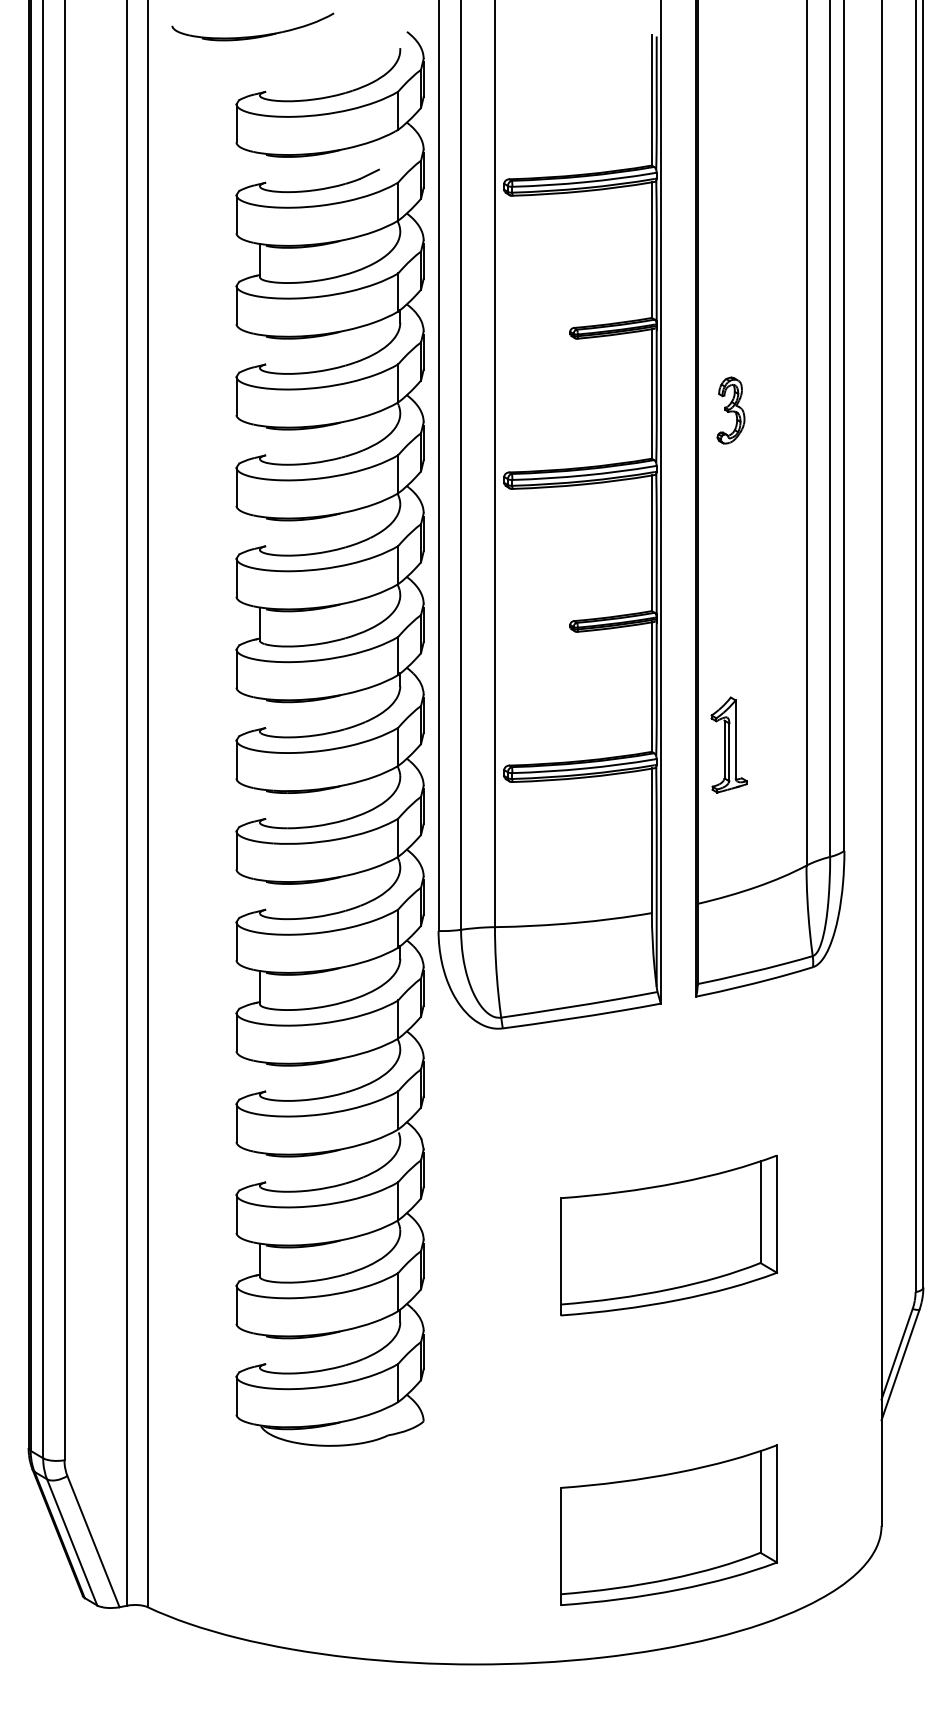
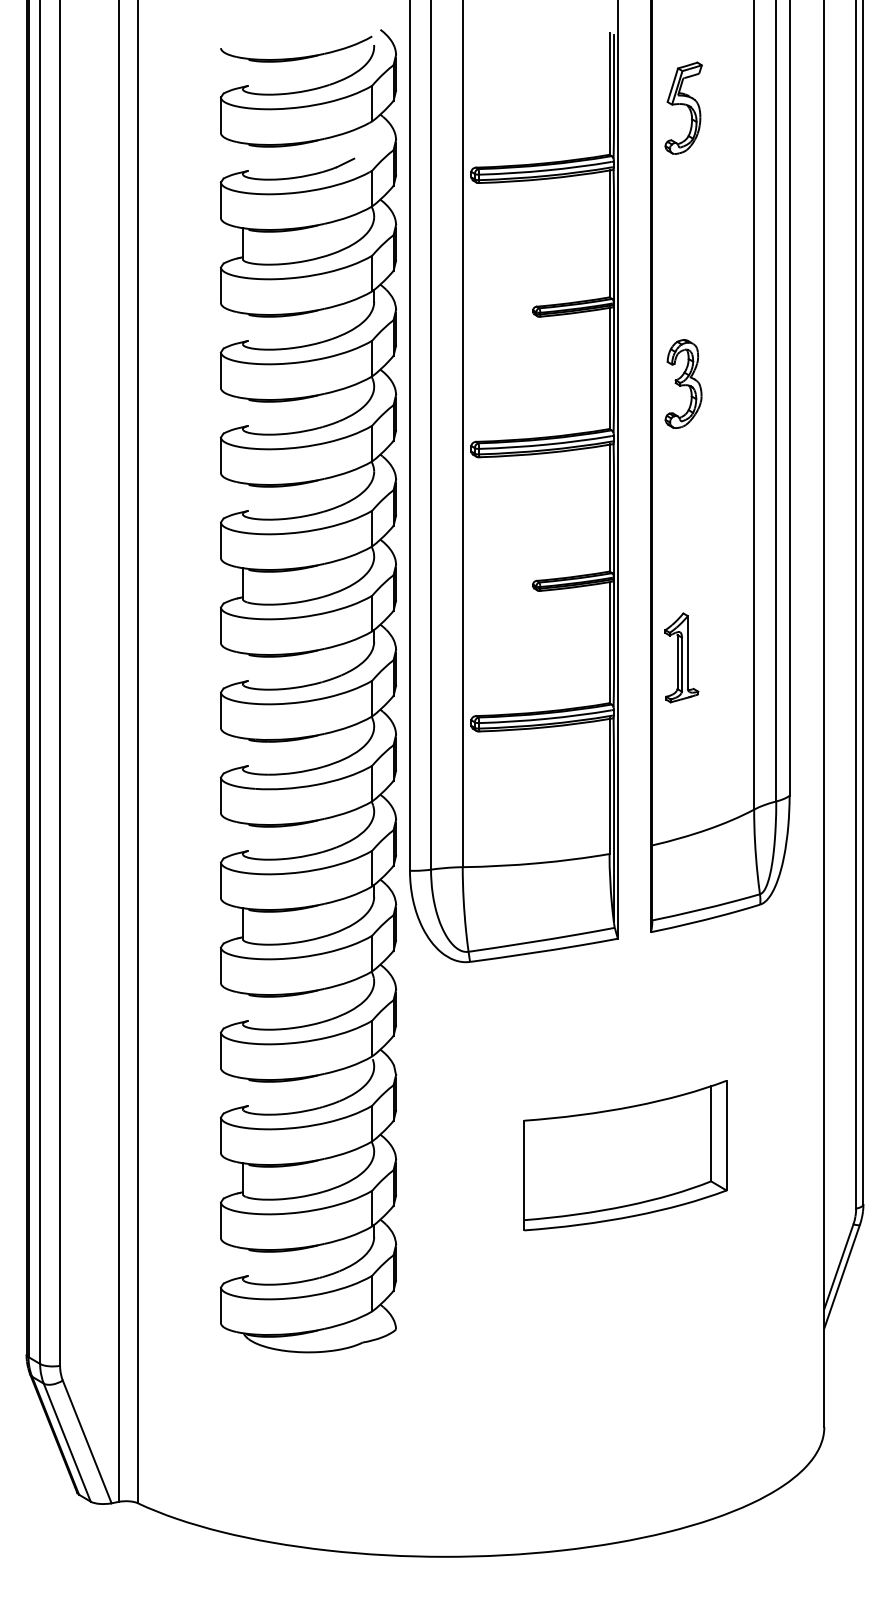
part: (253, 35) -> (296, 57), moved
part: (730, 114) -> (683, 107), added
part: (730, 410) -> (683, 383), size x1.43
part: (728, 744) -> (681, 657), moved
part: (668, 1525) -> (625, 1426), removed

